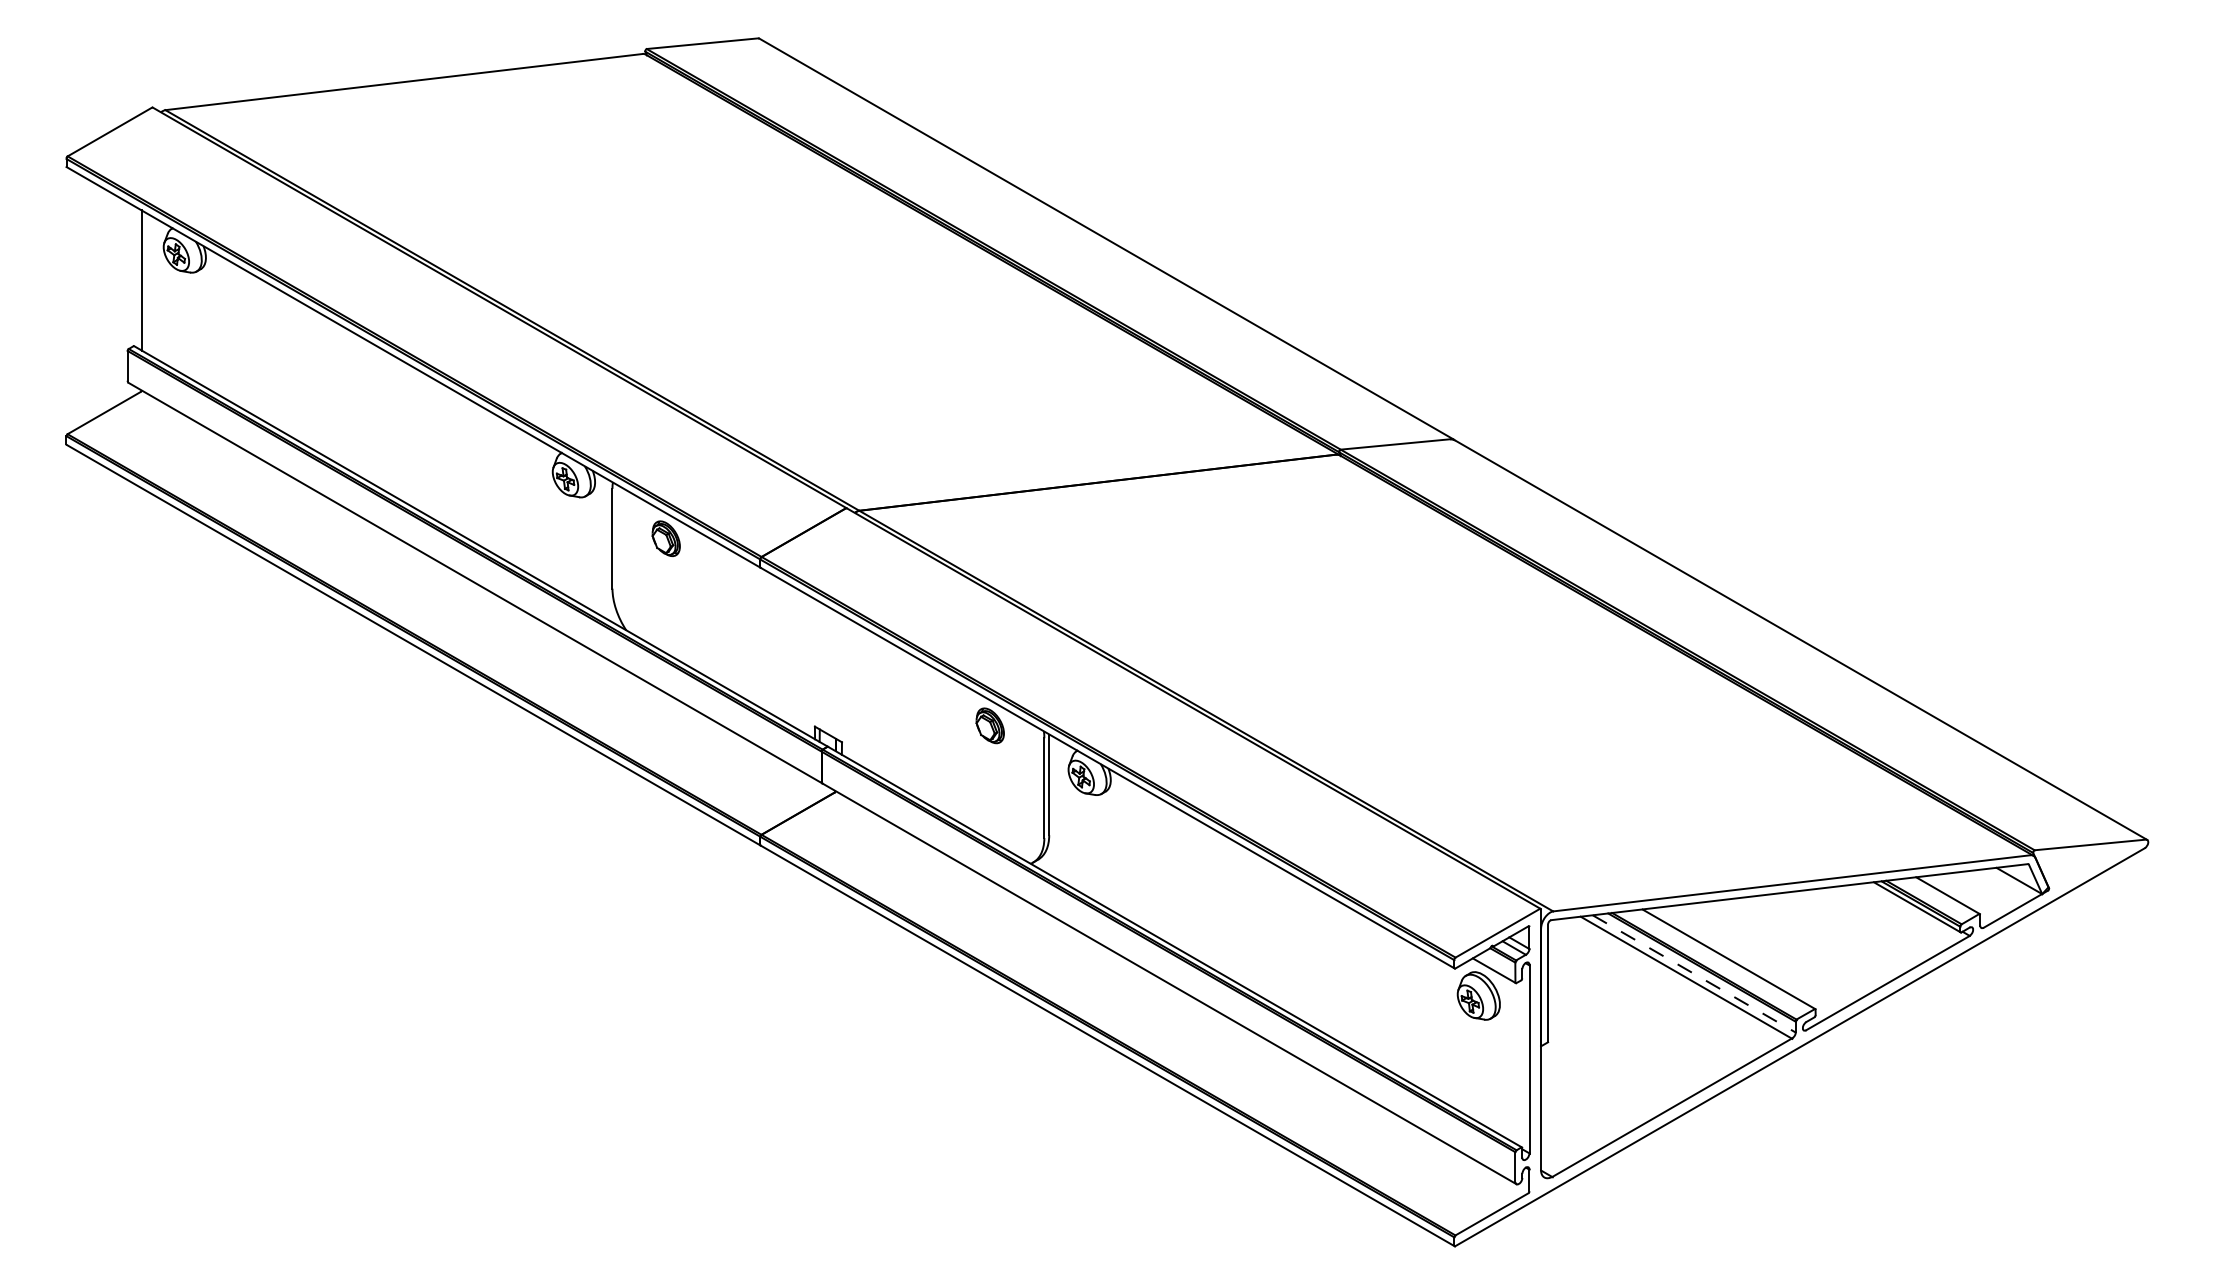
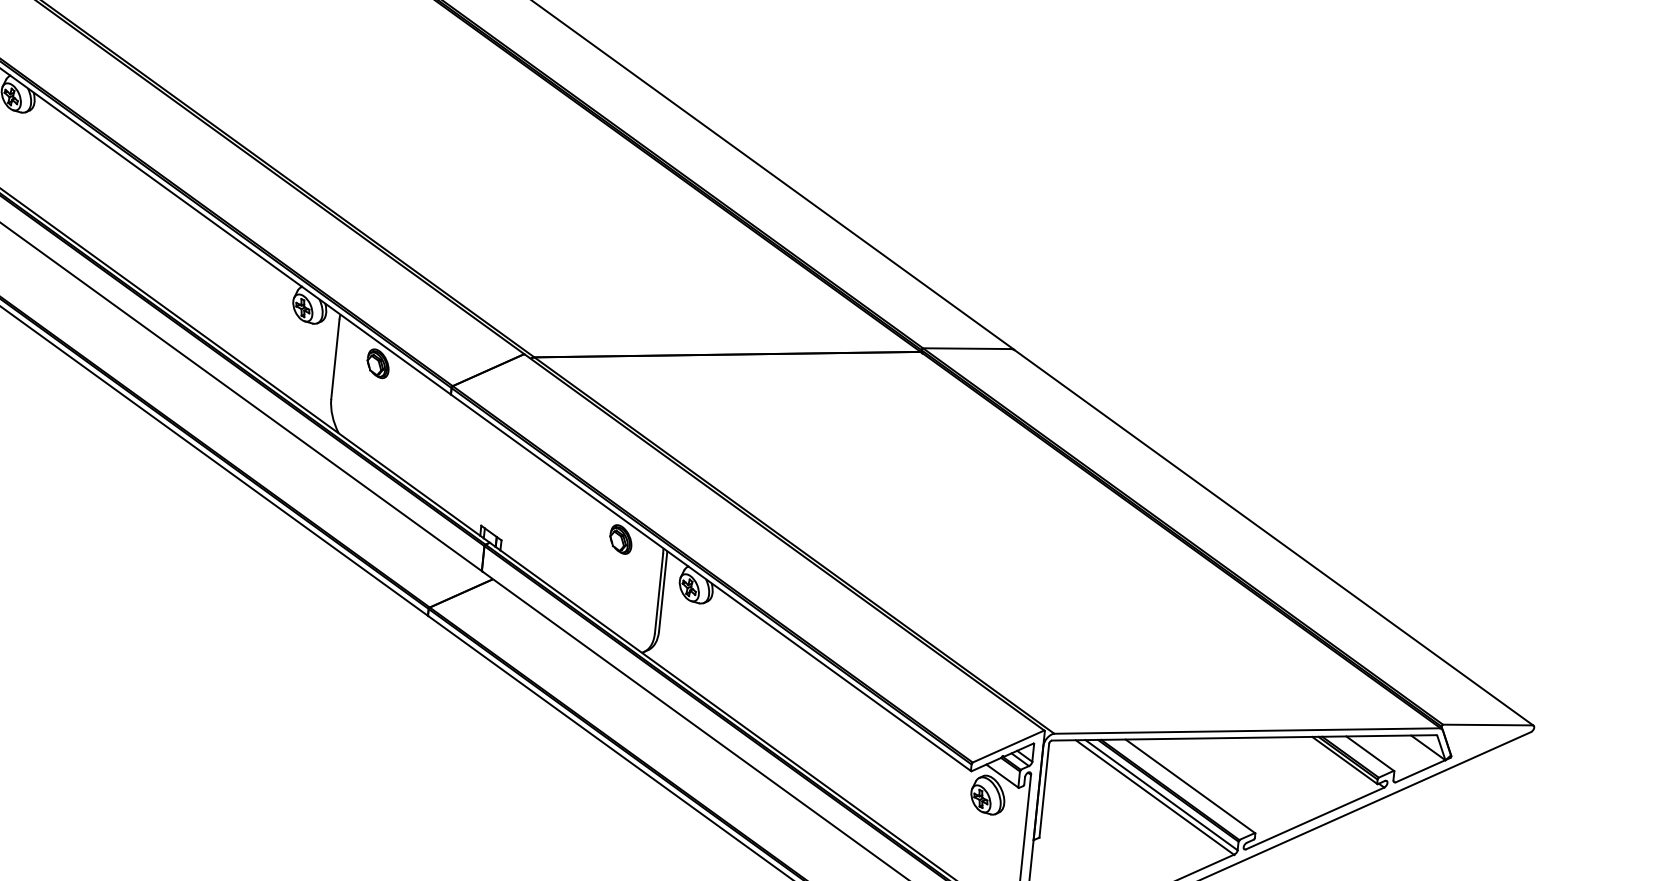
line: (1694, 974) -> (1161, 795), dashed -> solid

